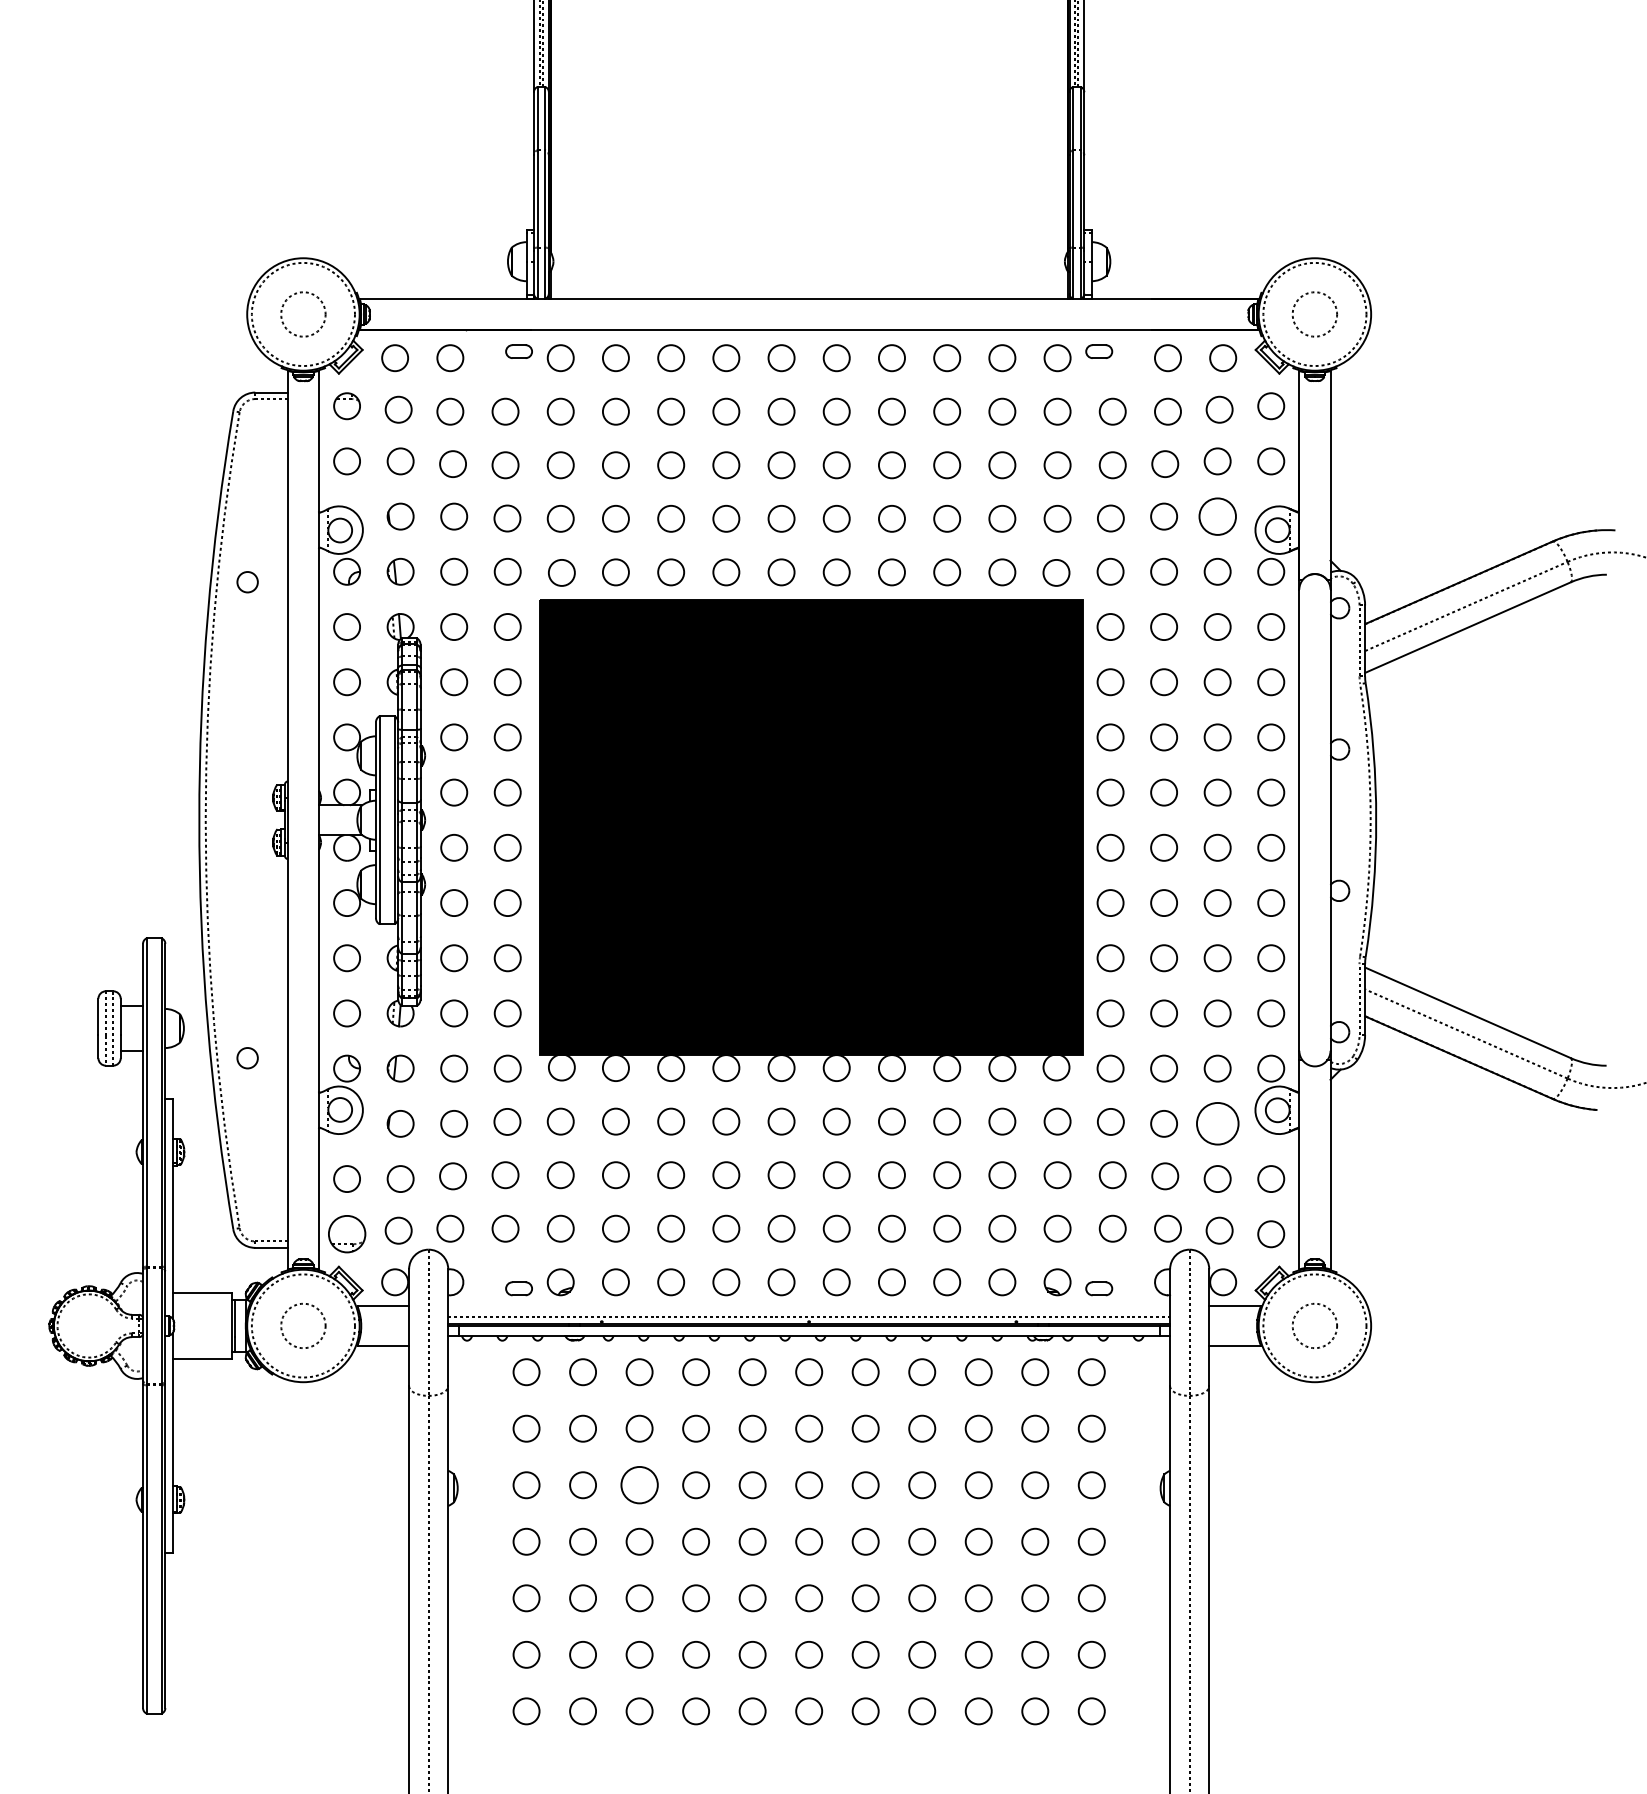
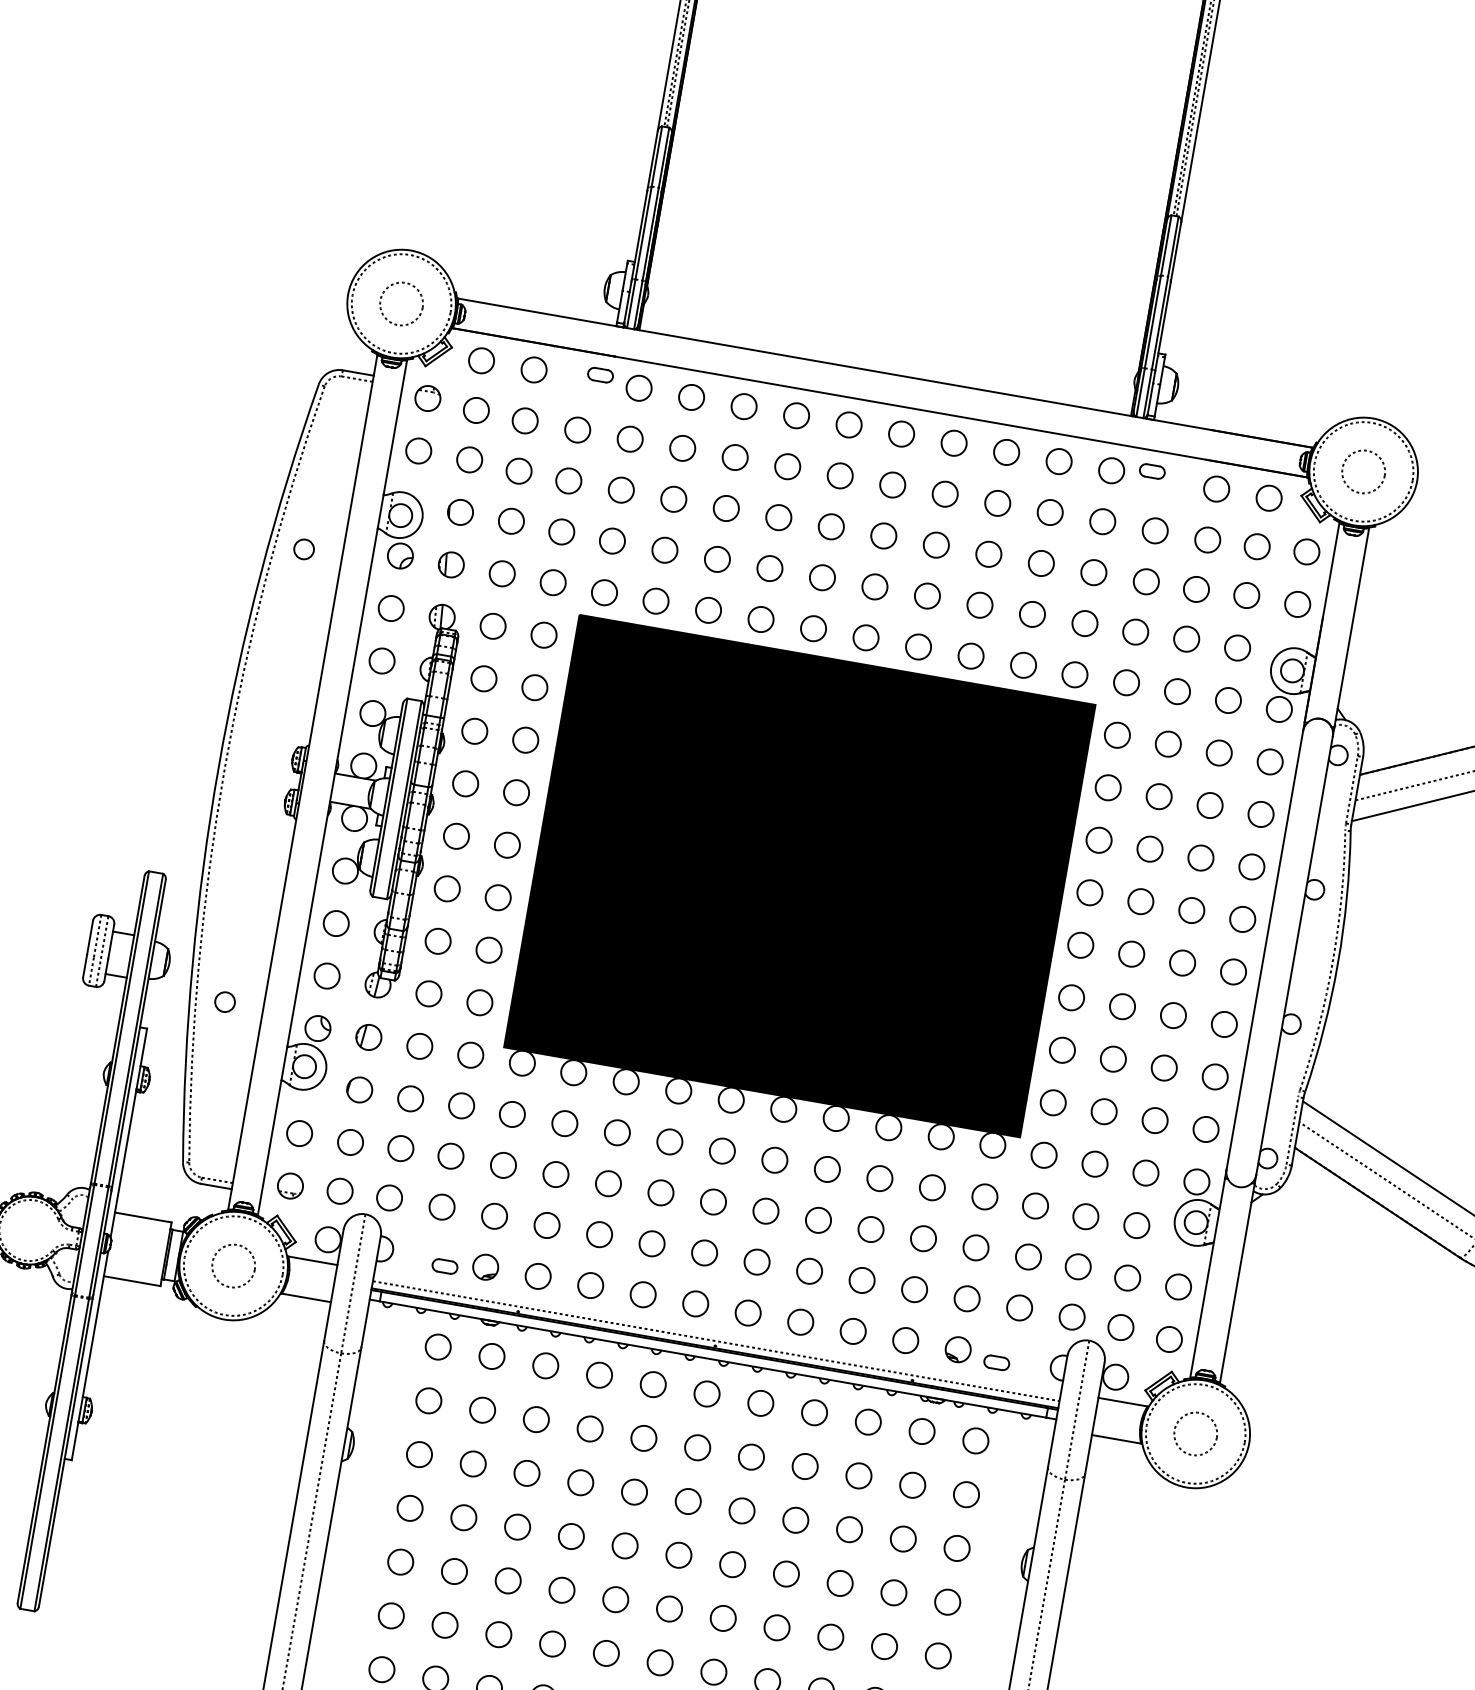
circle: (1217, 516) -> (1237, 647), size x0.71
circle: (1217, 1123) -> (1136, 1225), size x0.62
part: (346, 1234) -> (289, 1186), size x0.71
circle: (639, 1485) -> (526, 1473), size x0.71

